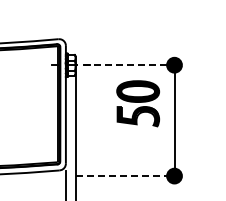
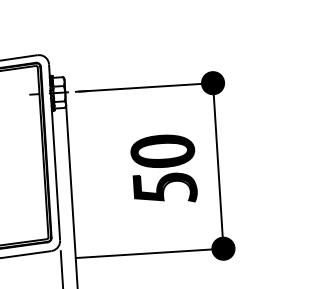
line: (128, 65) -> (144, 87), dashed -> solid
part: (137, 103) -> (162, 169), moved
line: (125, 176) -> (150, 253), dashed -> solid

